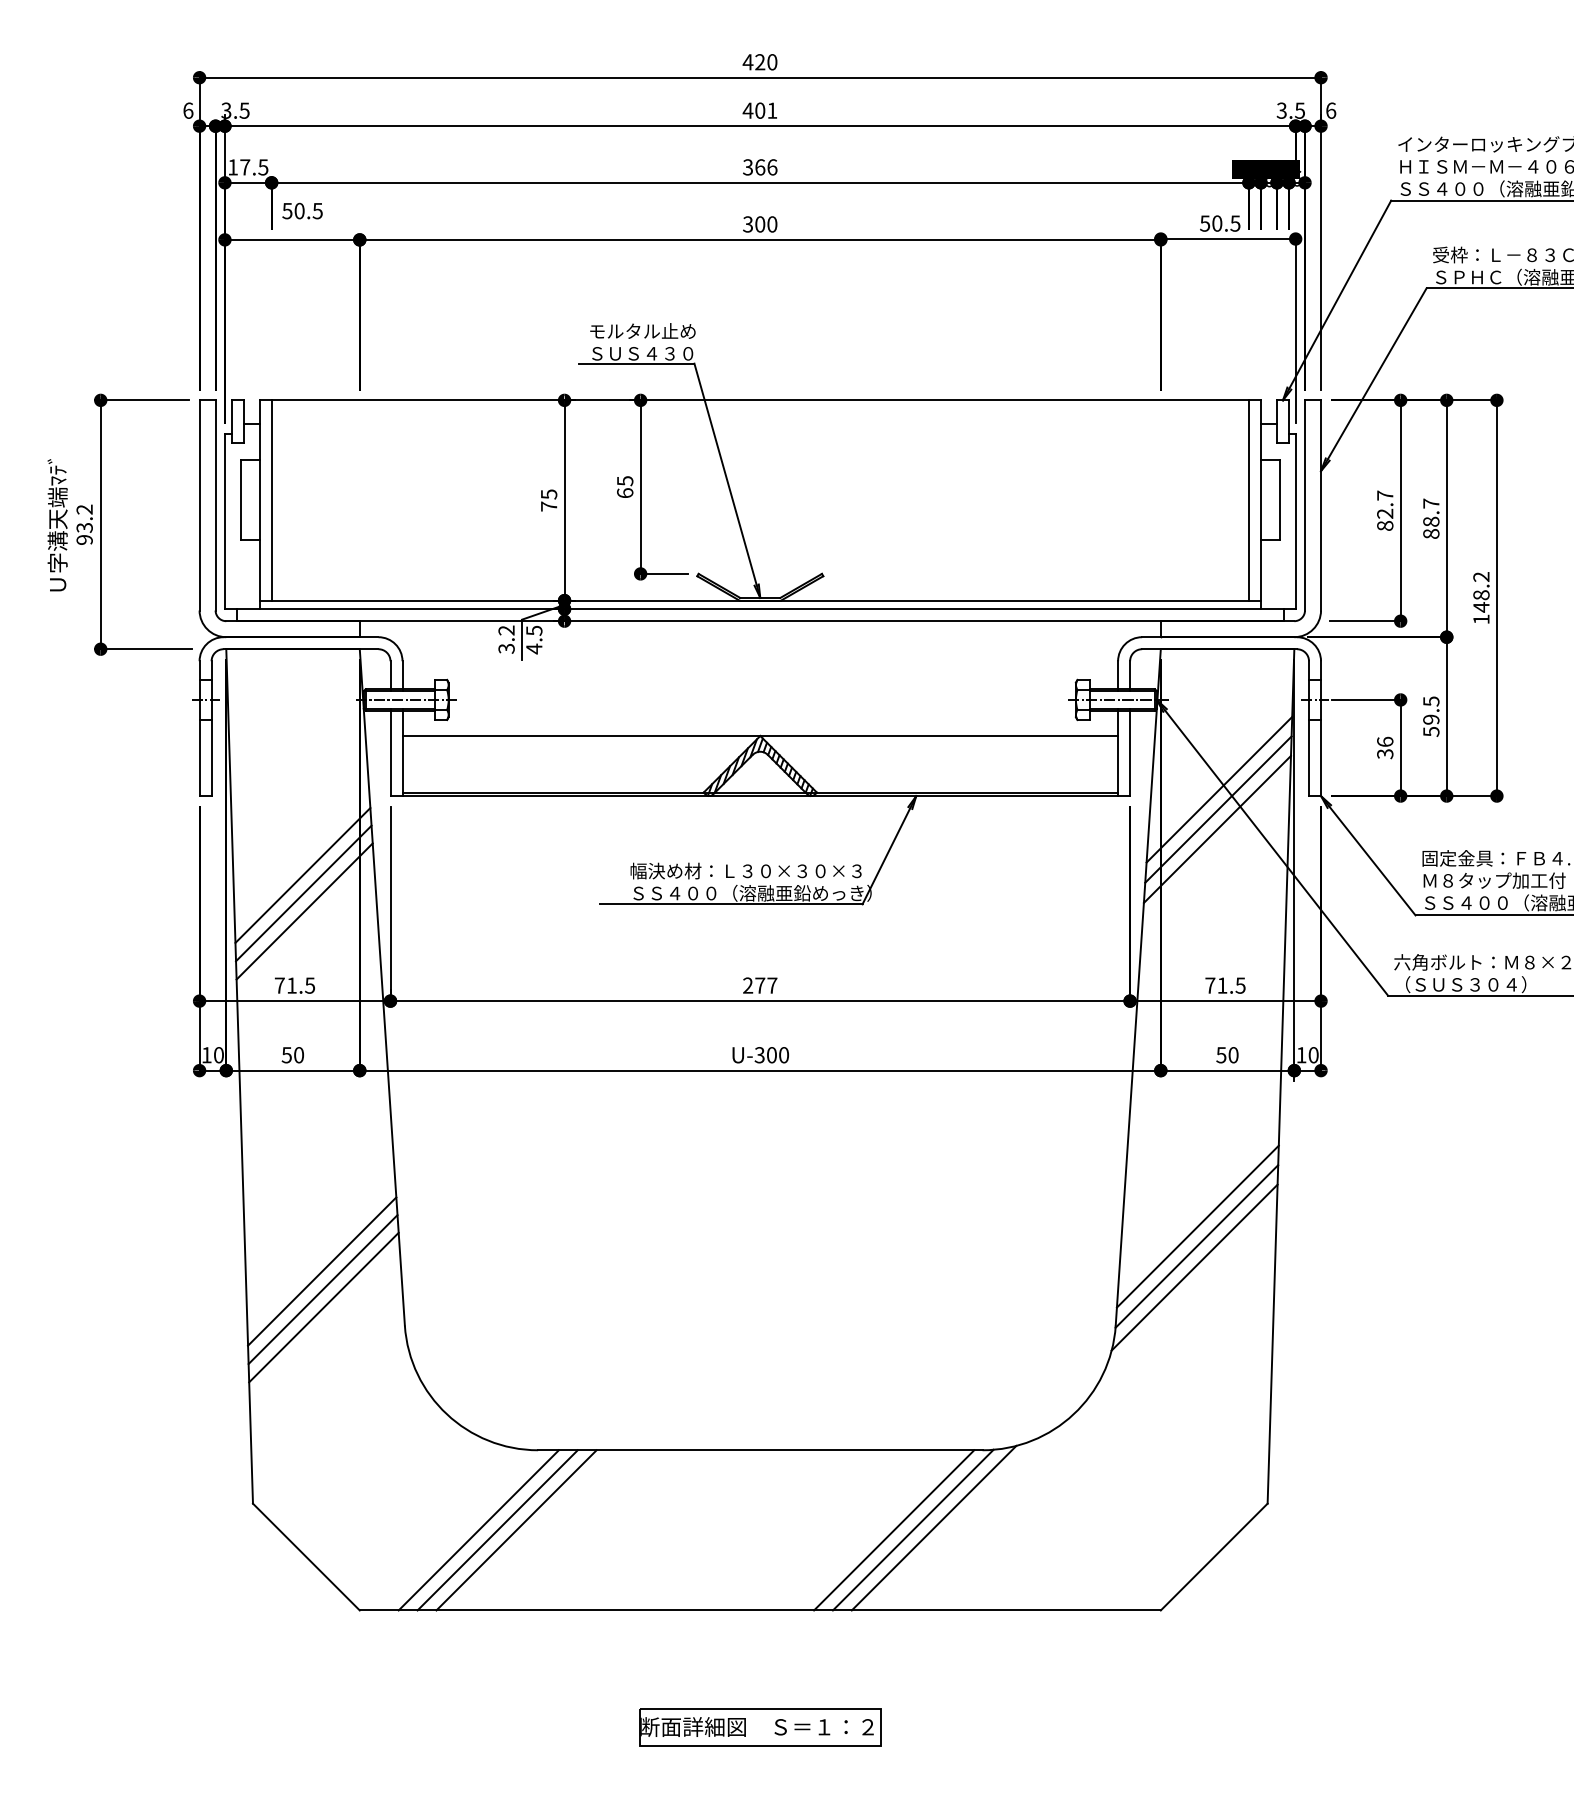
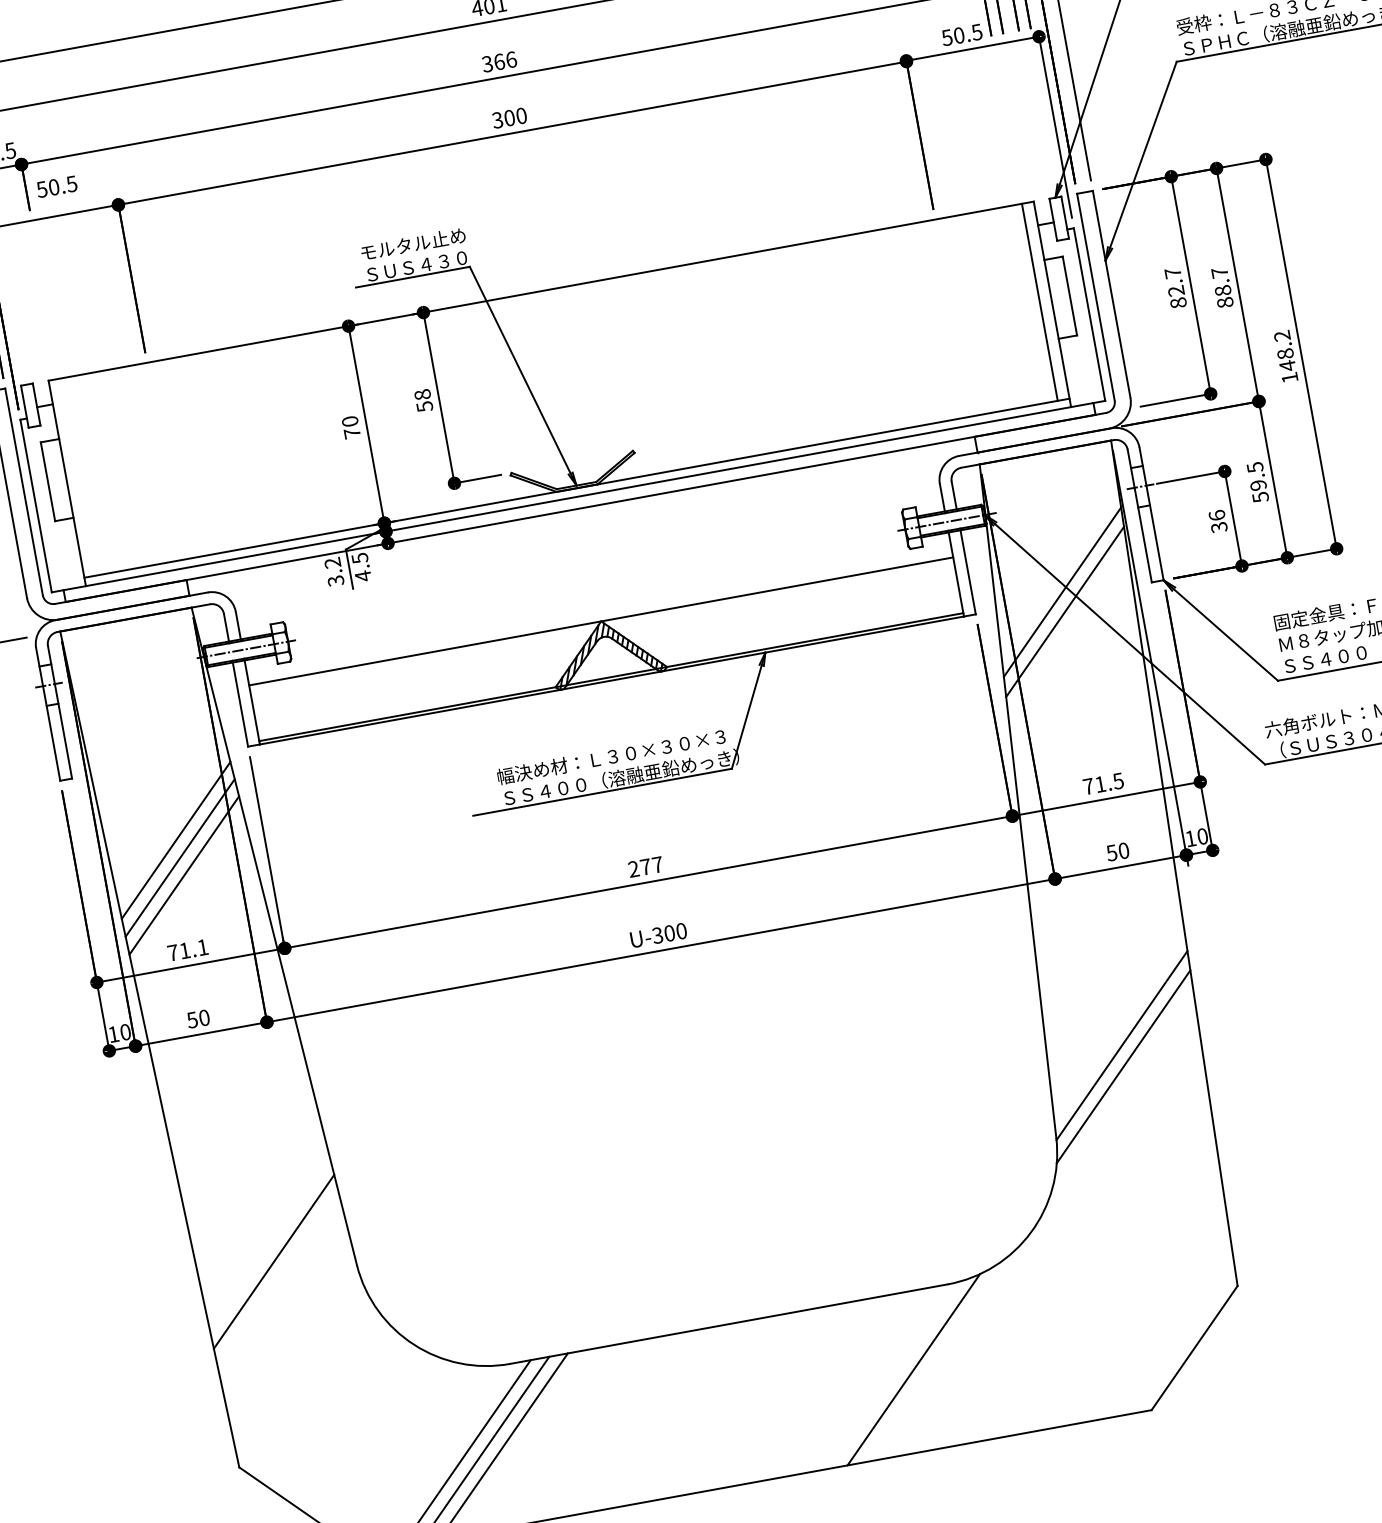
text: (625, 487) -> (424, 401), 65 -> 58
text: (548, 494) -> (349, 421), 75 -> 70
line: (271, 500) -> (78, 477), removed
line: (1216, 828) -> (1066, 630), removed
text: (310, 985) -> (203, 947), 71.5 -> 71.1
line: (1197, 1226) -> (1119, 1025), removed
line: (322, 1271) -> (266, 1226), removed
line: (322, 1289) -> (269, 1244), removed
line: (912, 1529) -> (892, 1374), removed
line: (894, 1530) -> (875, 1379), removed

